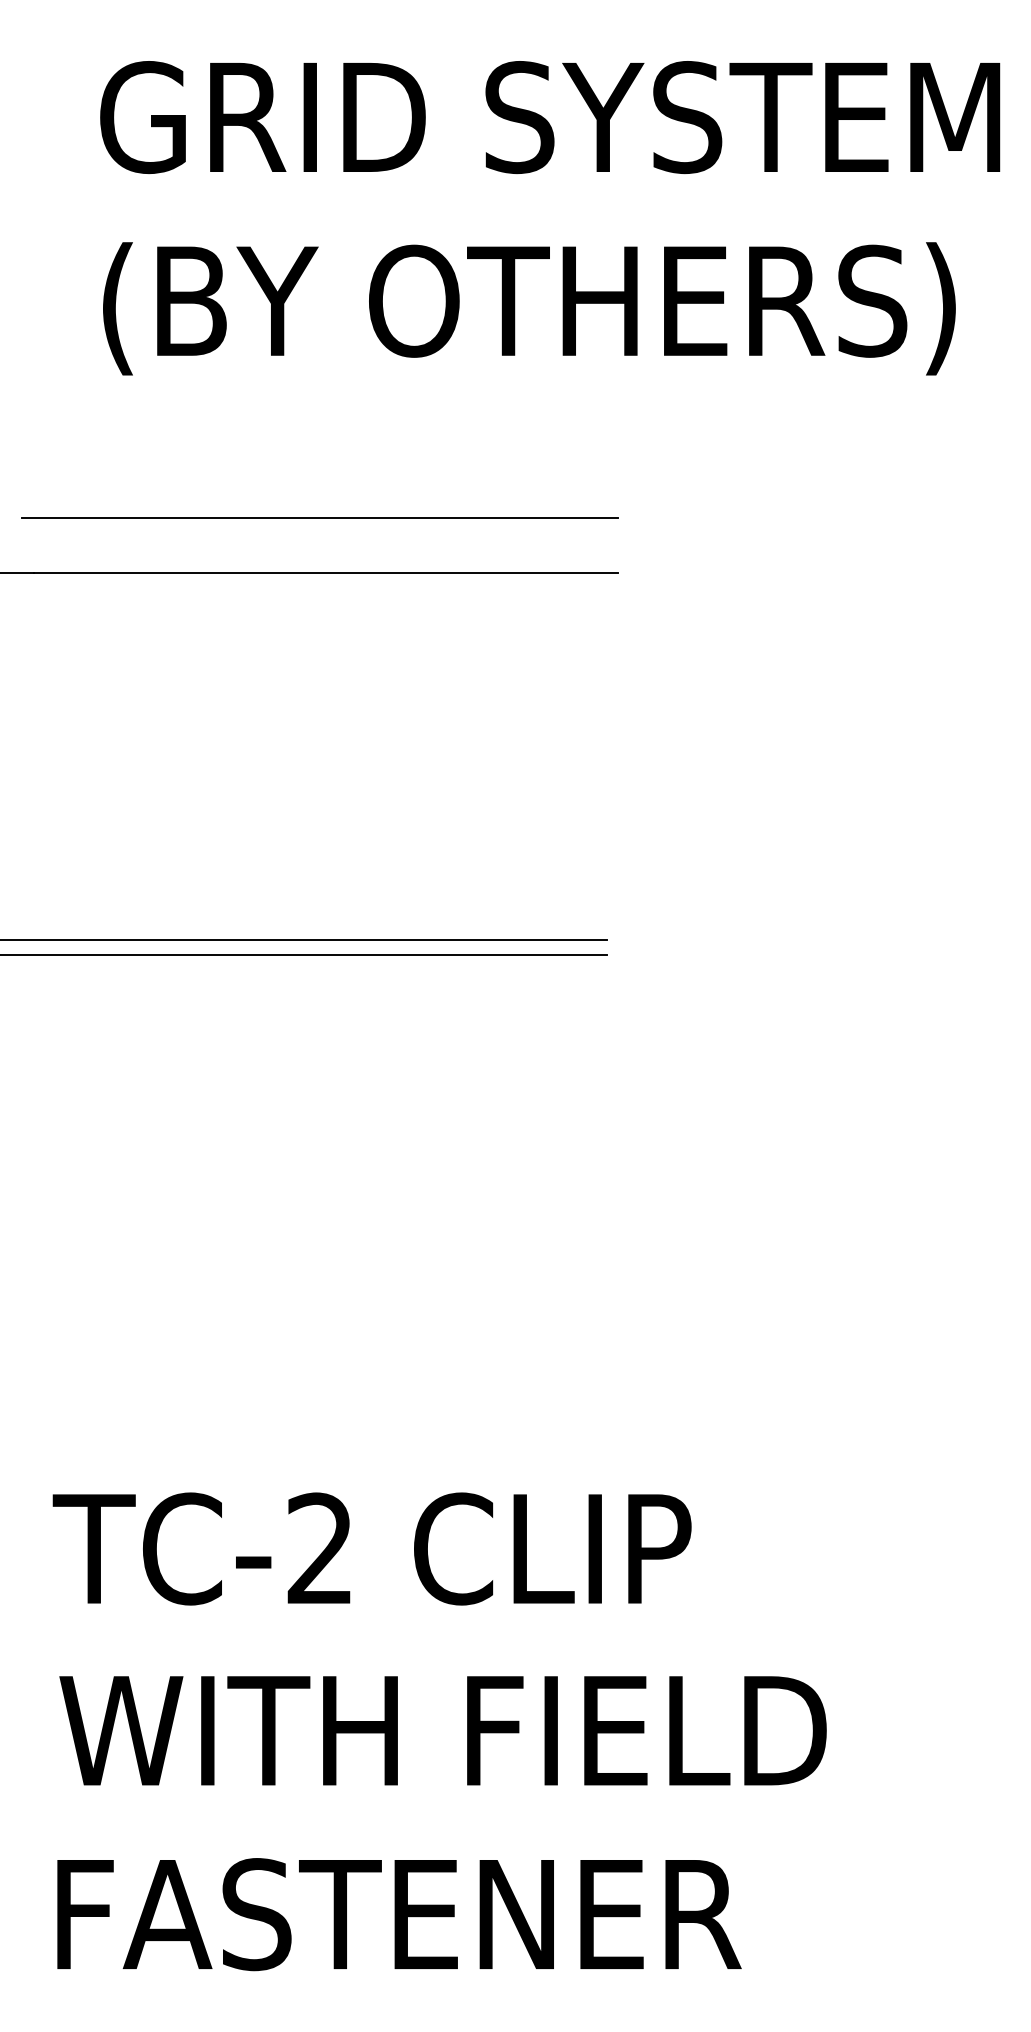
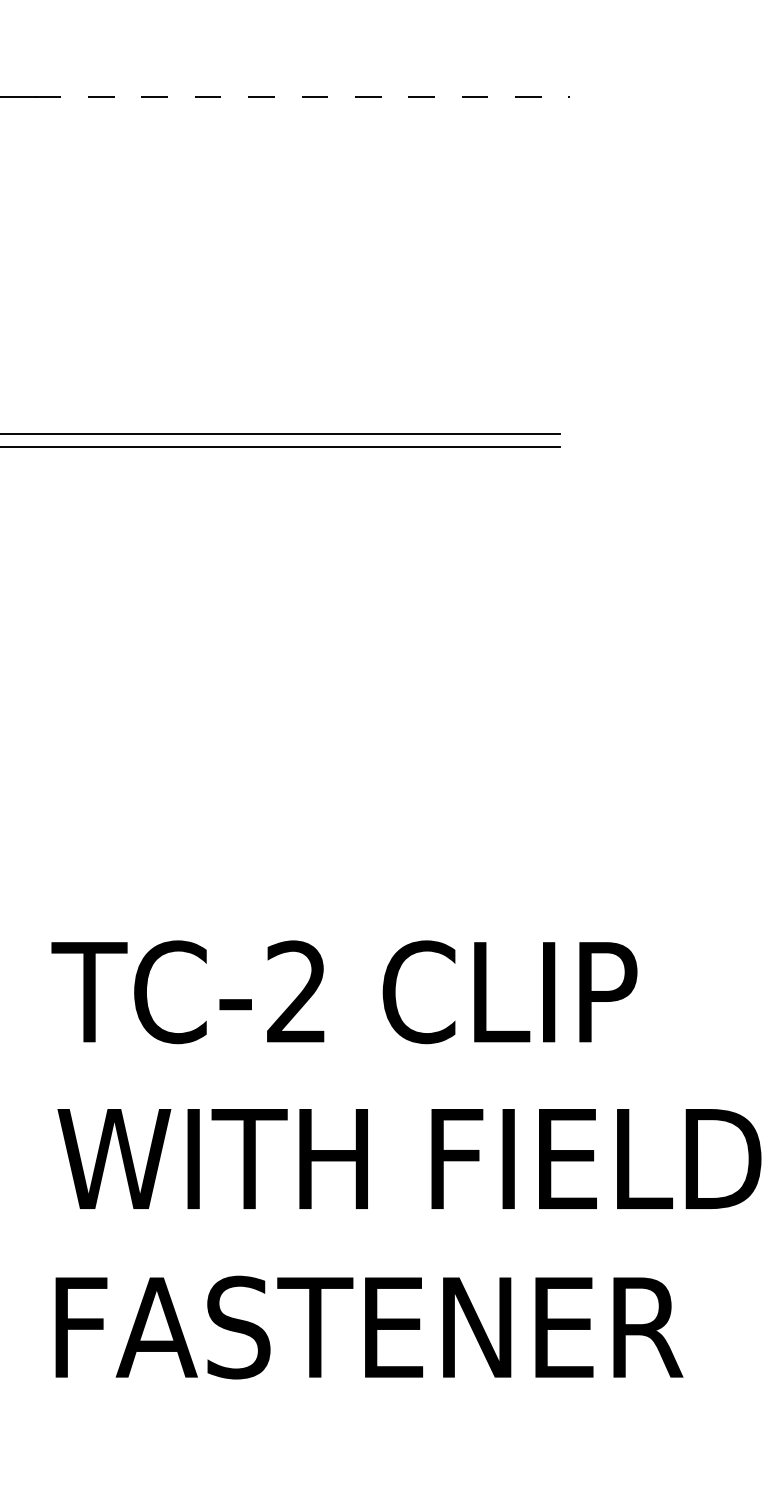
line: (319, 518) -> (296, 46), removed
line: (326, 572) -> (302, 96), solid -> dashed

